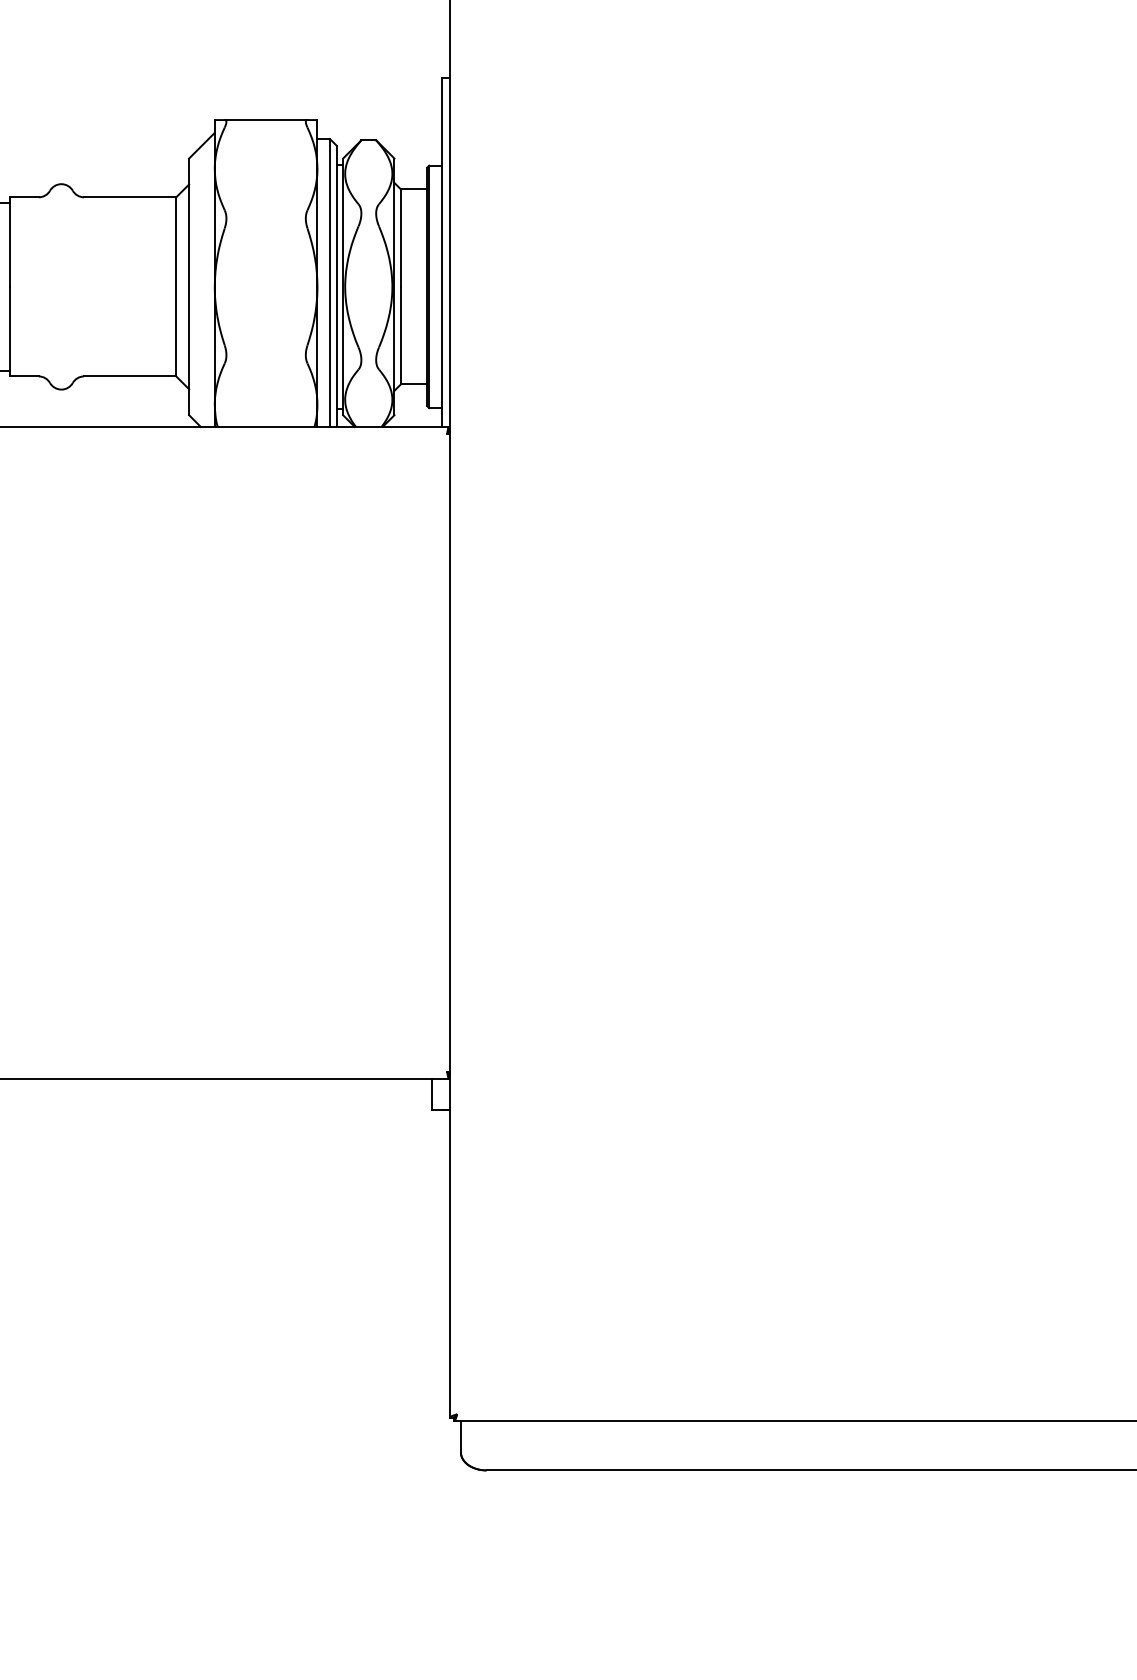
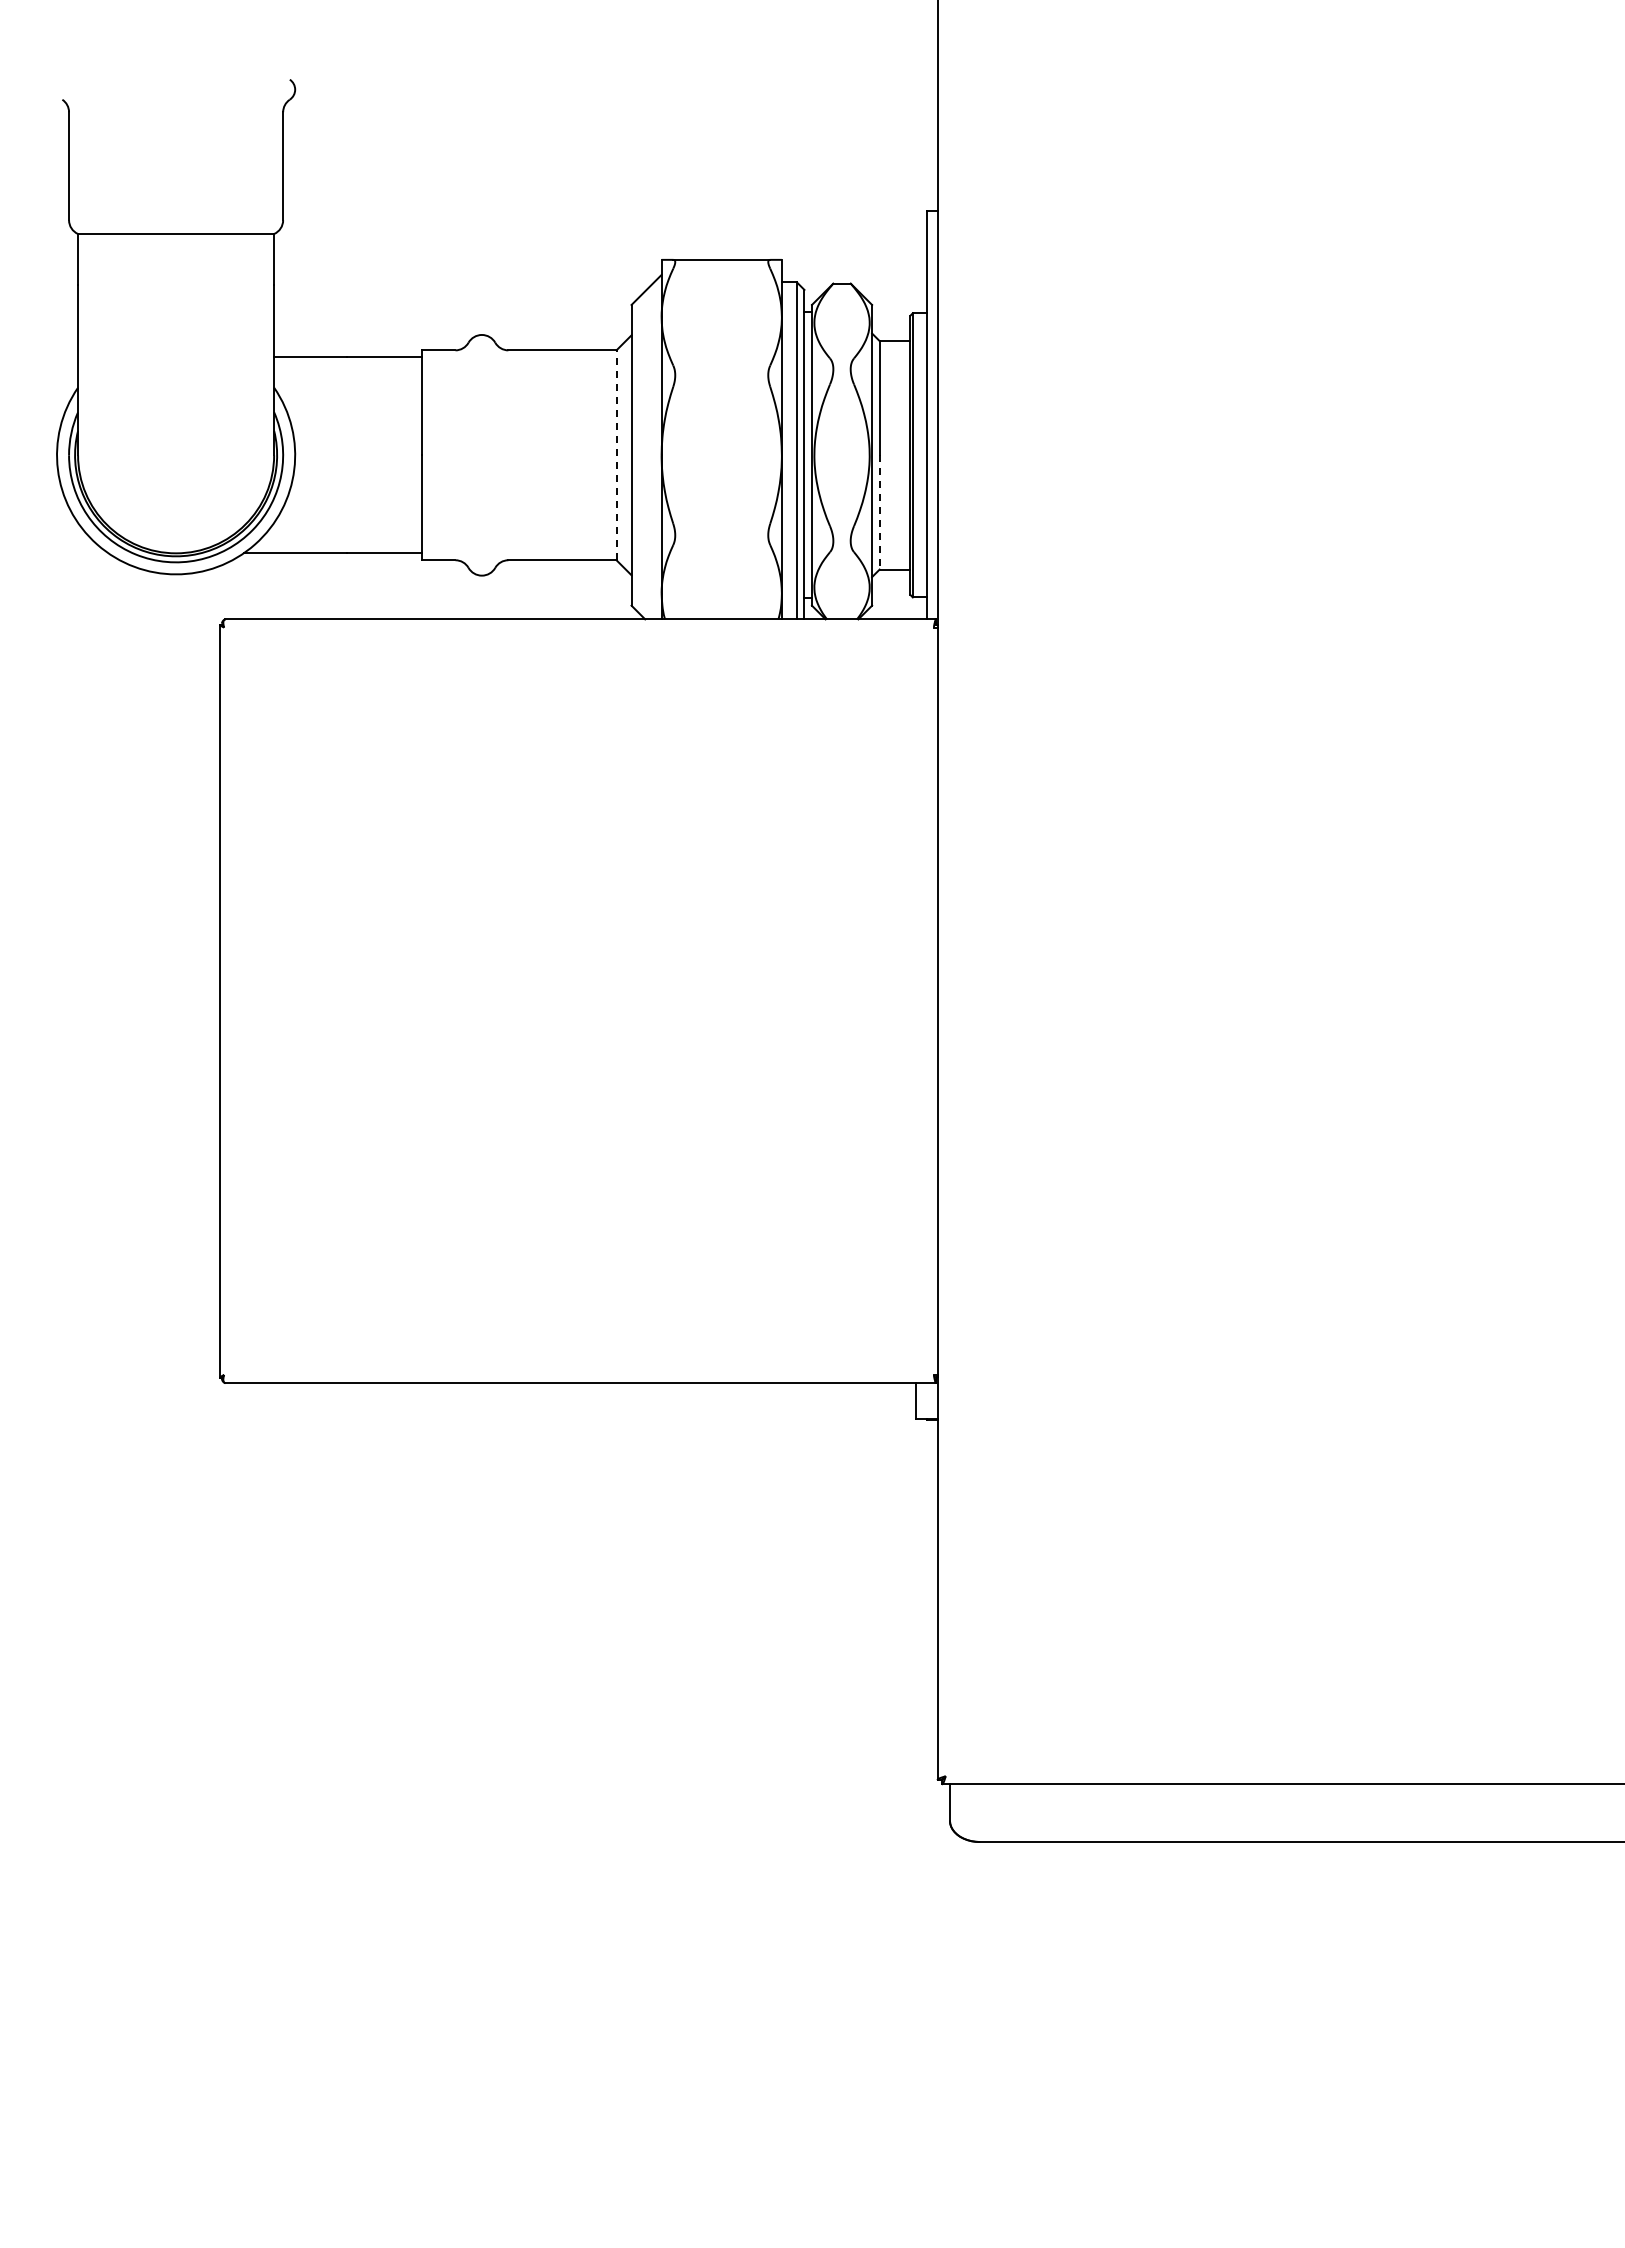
line: (176, 287) -> (616, 455), solid -> dashed
line: (400, 335) -> (879, 512), solid -> dashed

